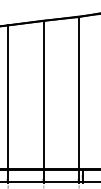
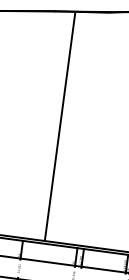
line: (79, 92) -> (93, 128), removed
line: (43, 94) -> (59, 127), moved

